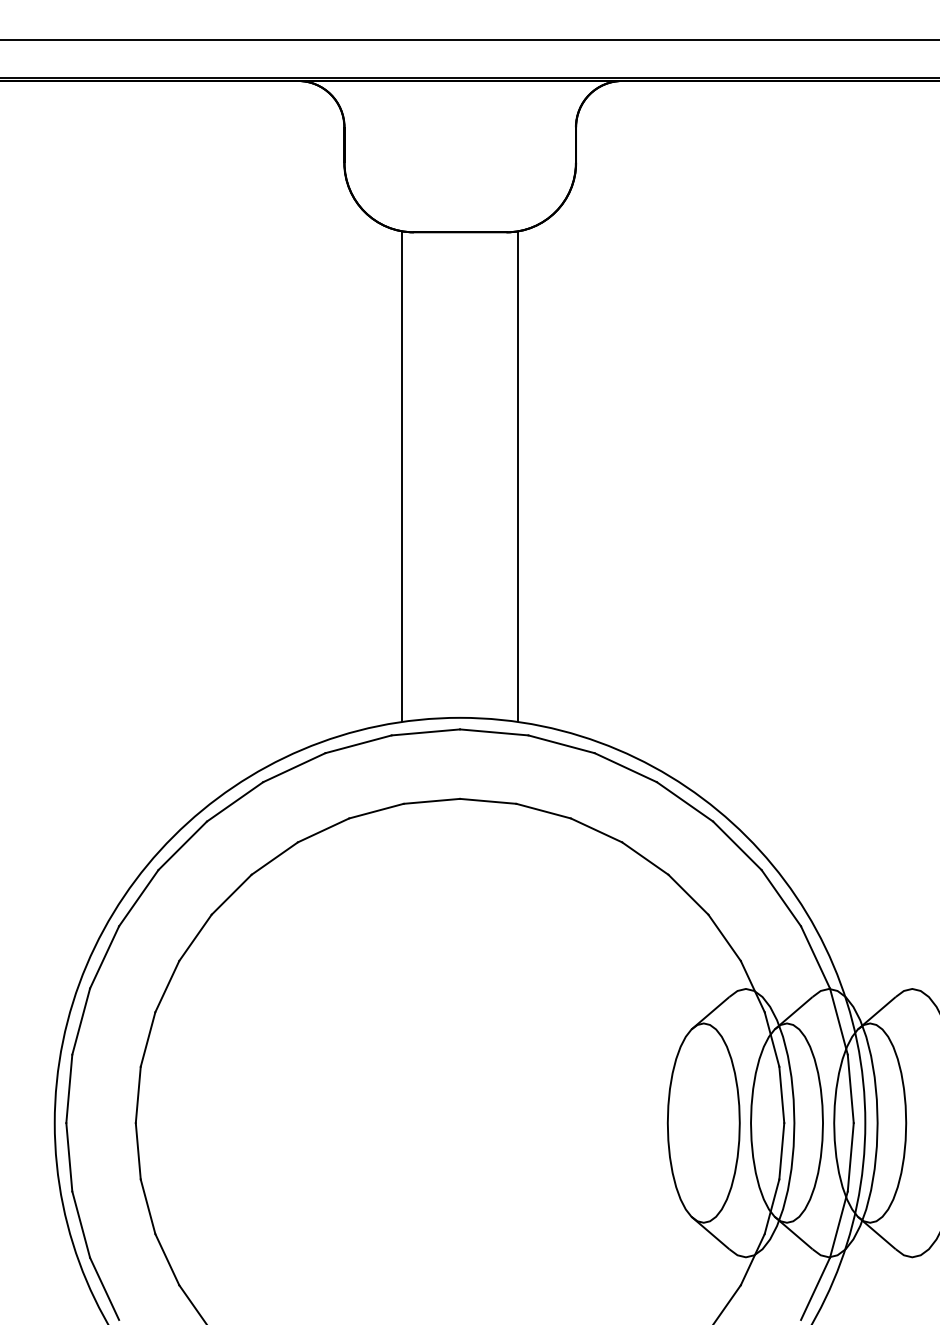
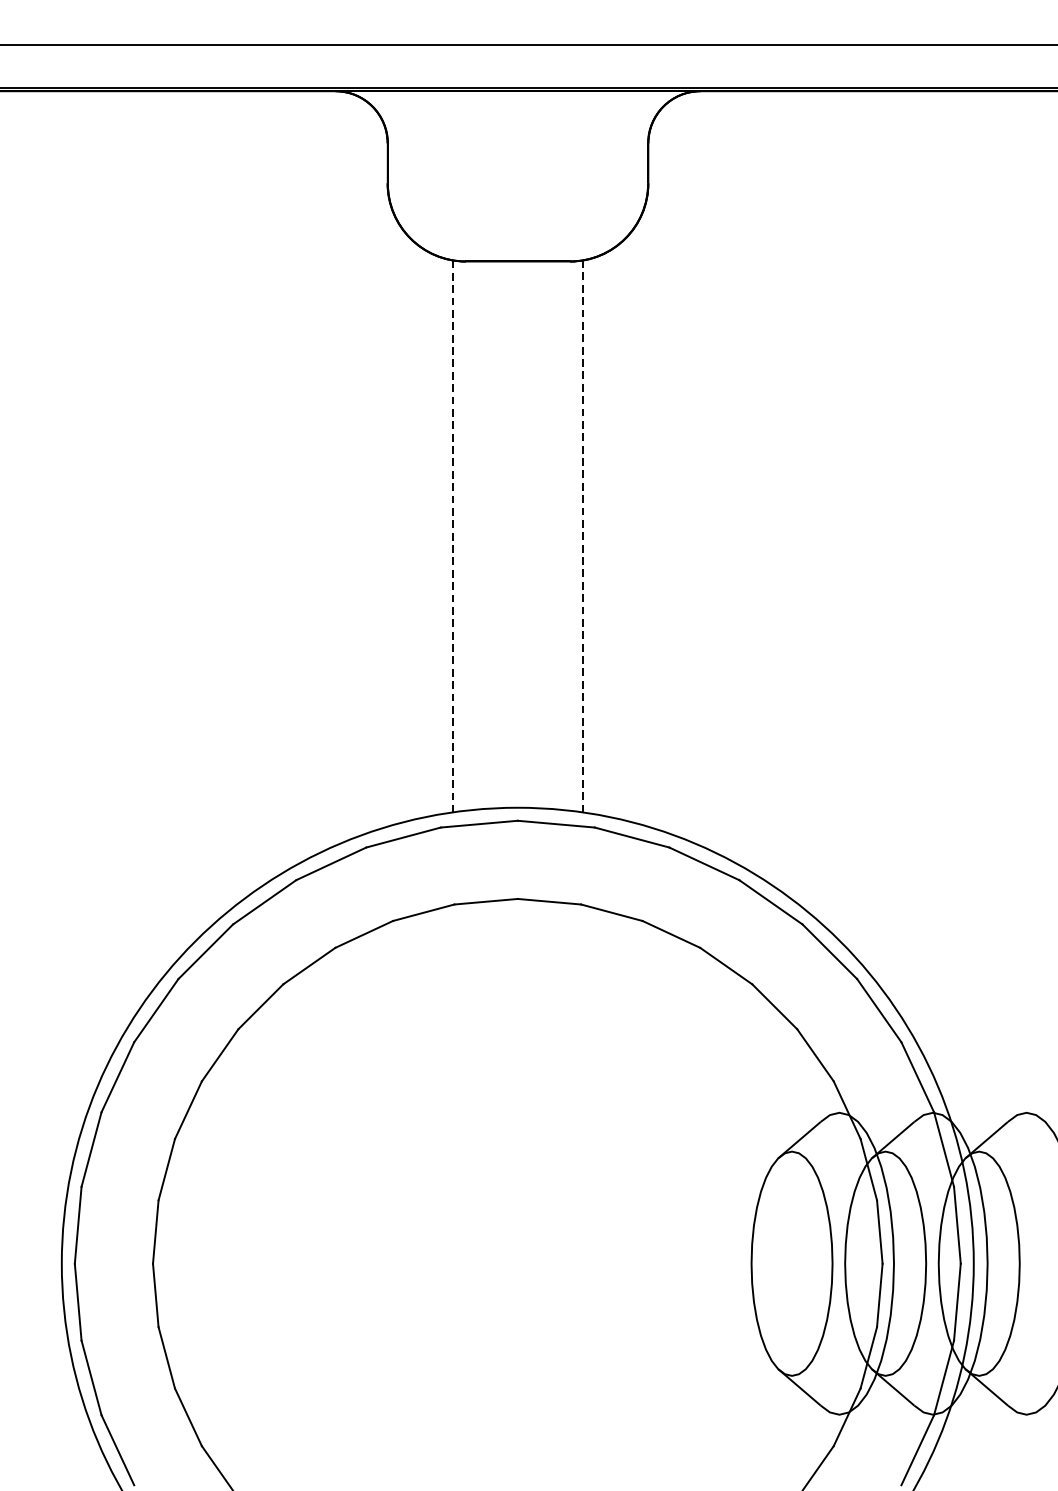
line: (517, 476) -> (582, 536), solid -> dashed
line: (402, 477) -> (453, 537), solid -> dashed

